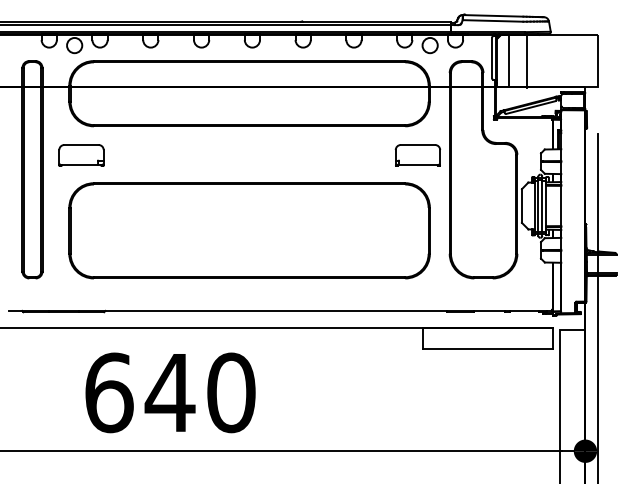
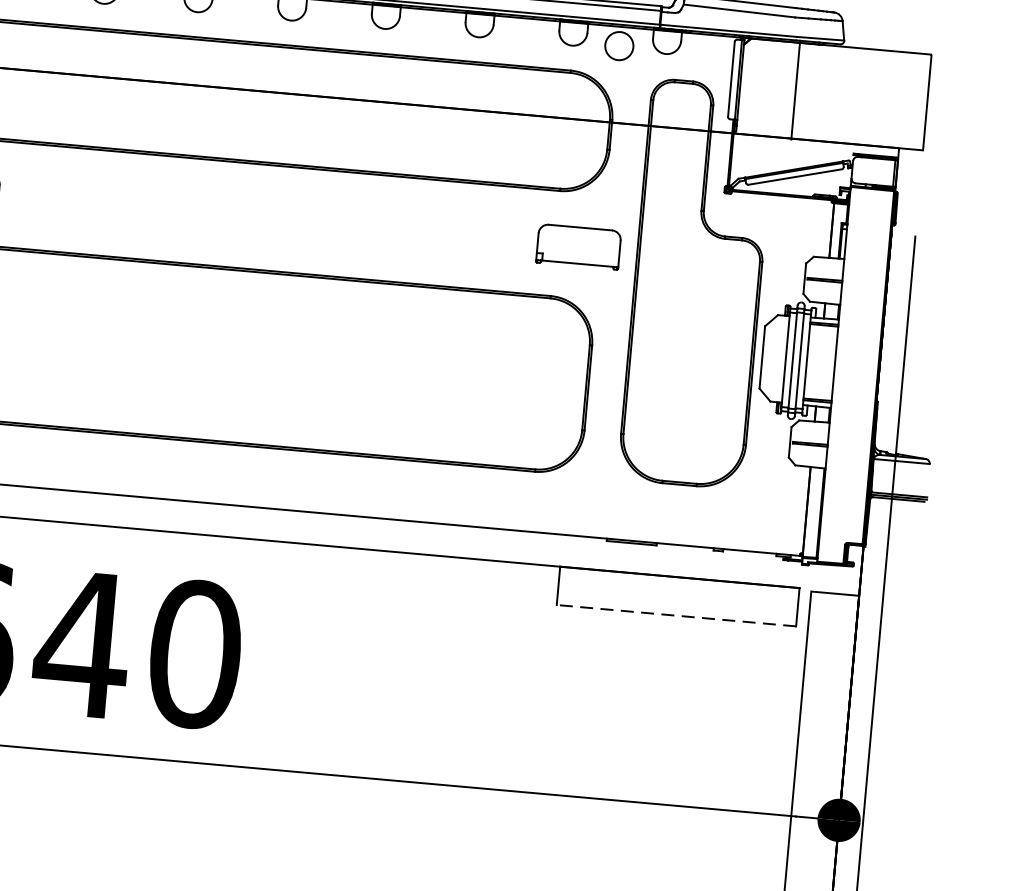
line: (508, 61) -> (761, 88), removed
line: (488, 349) -> (676, 616), solid -> dashed

